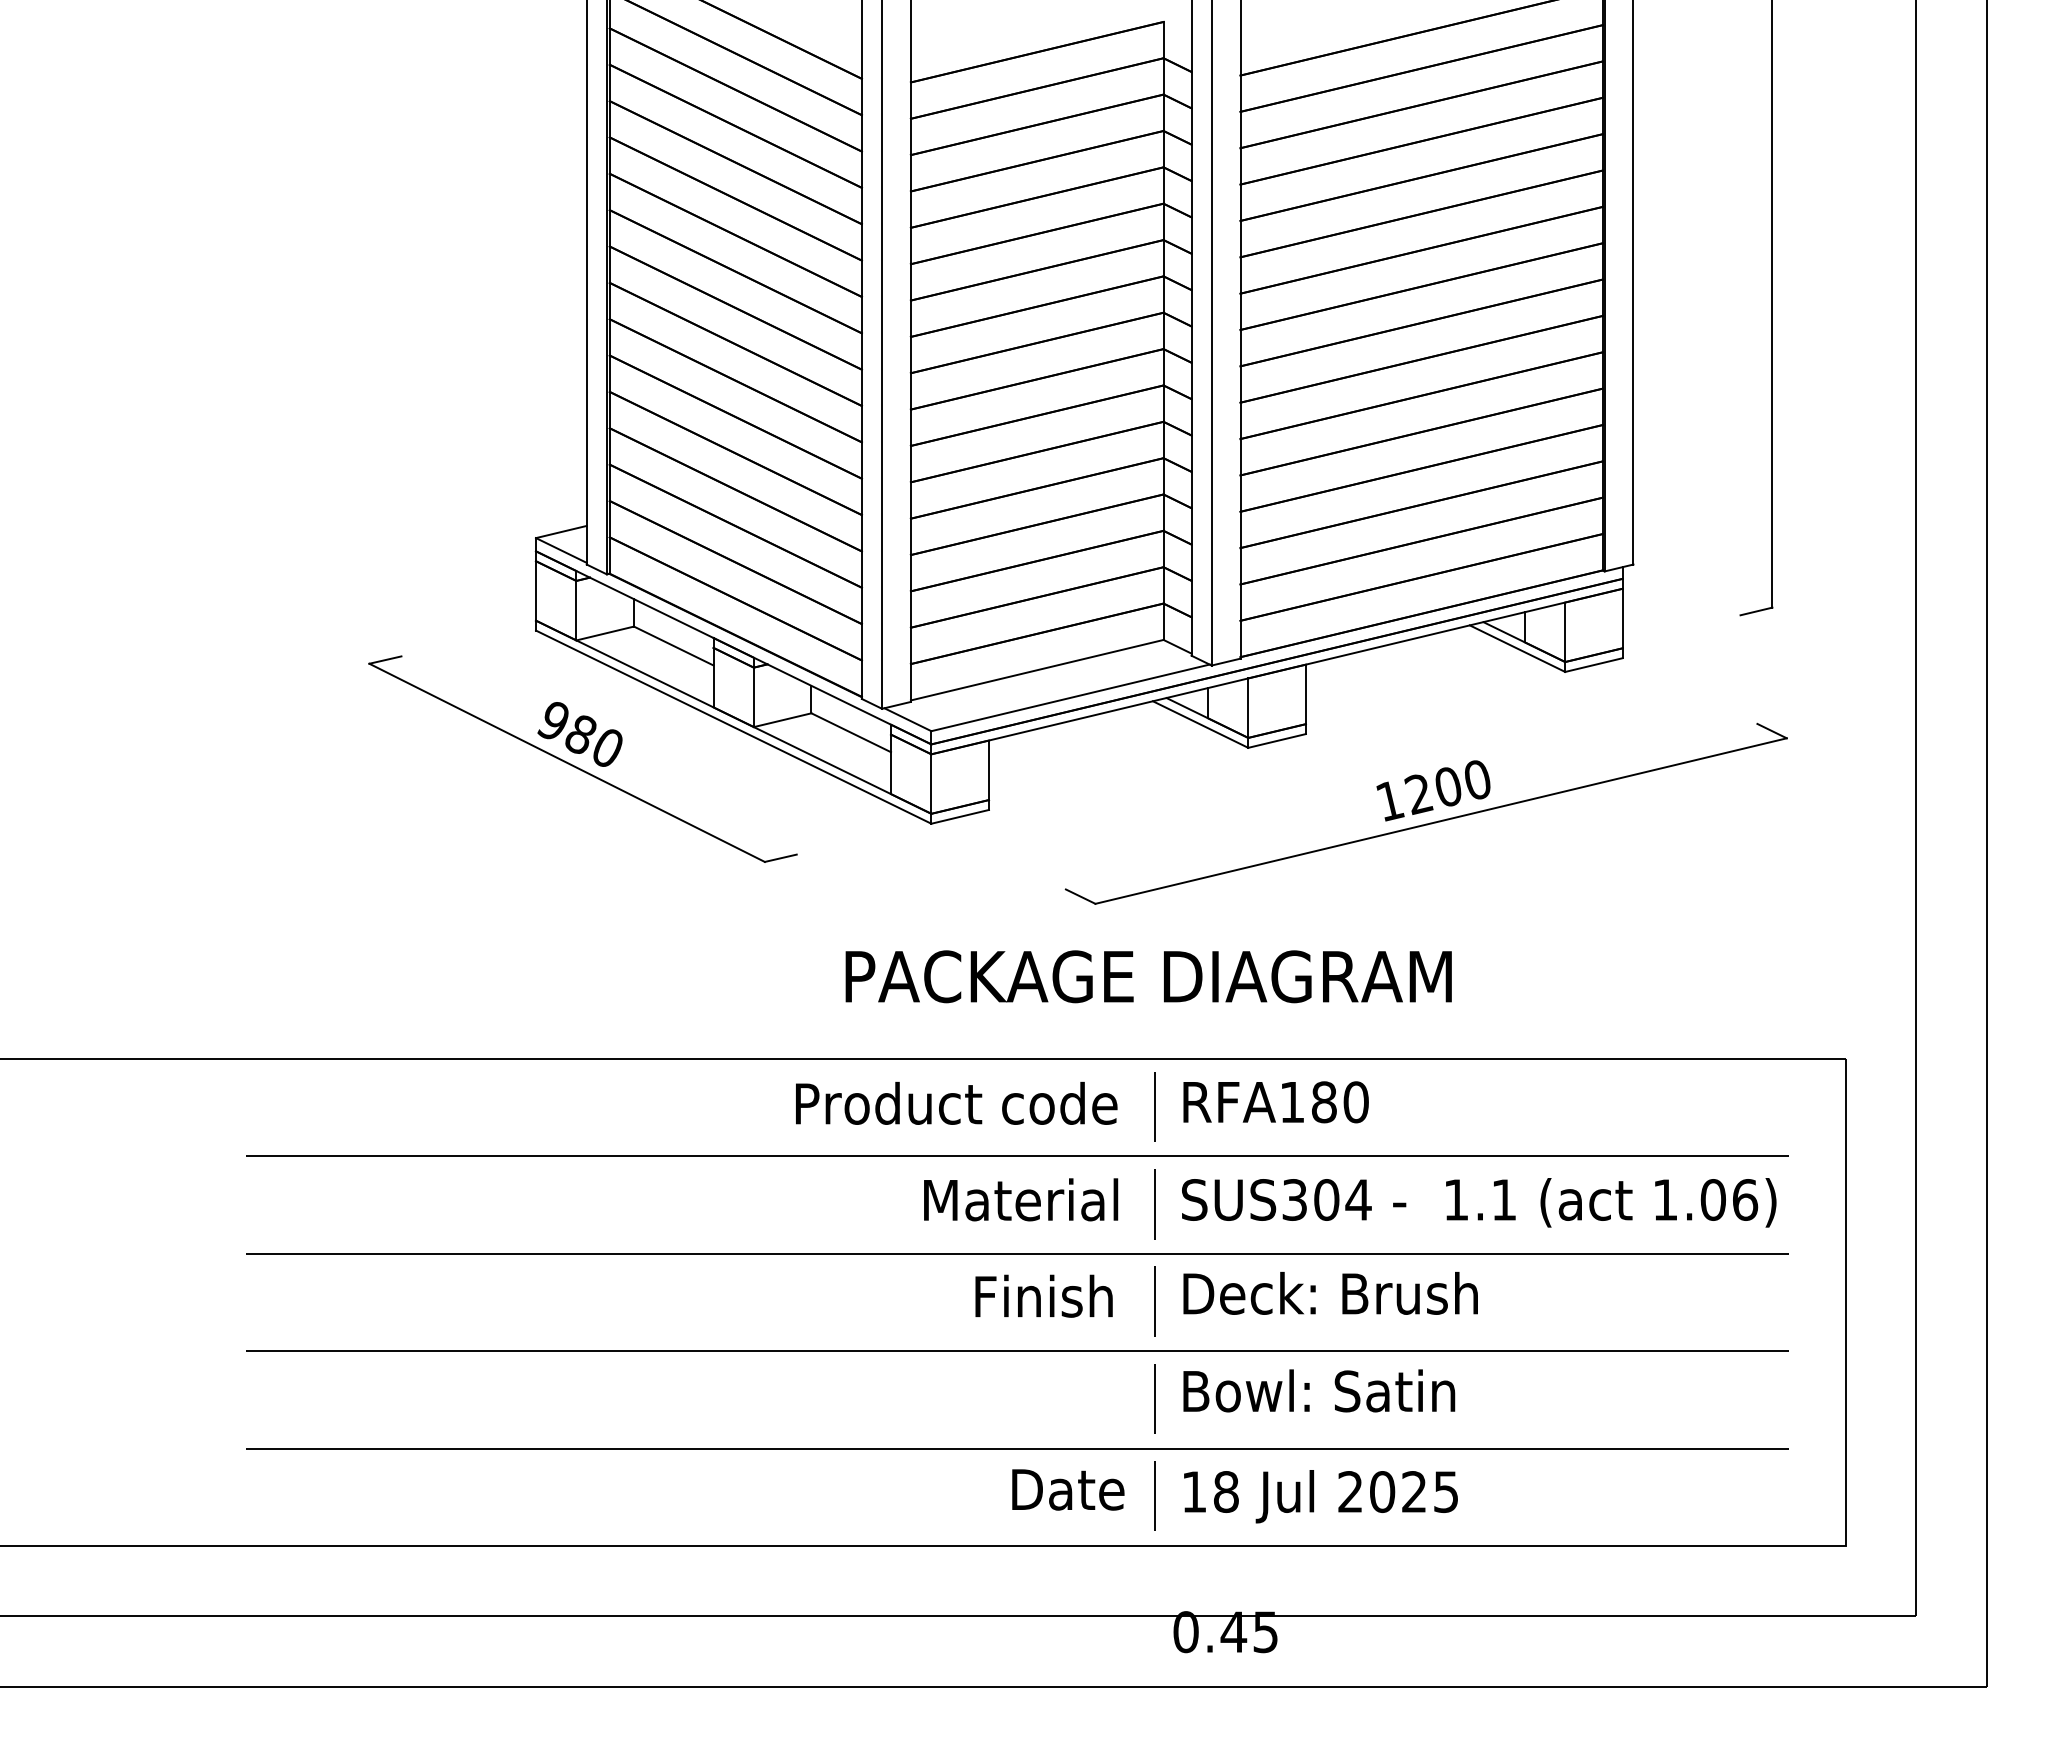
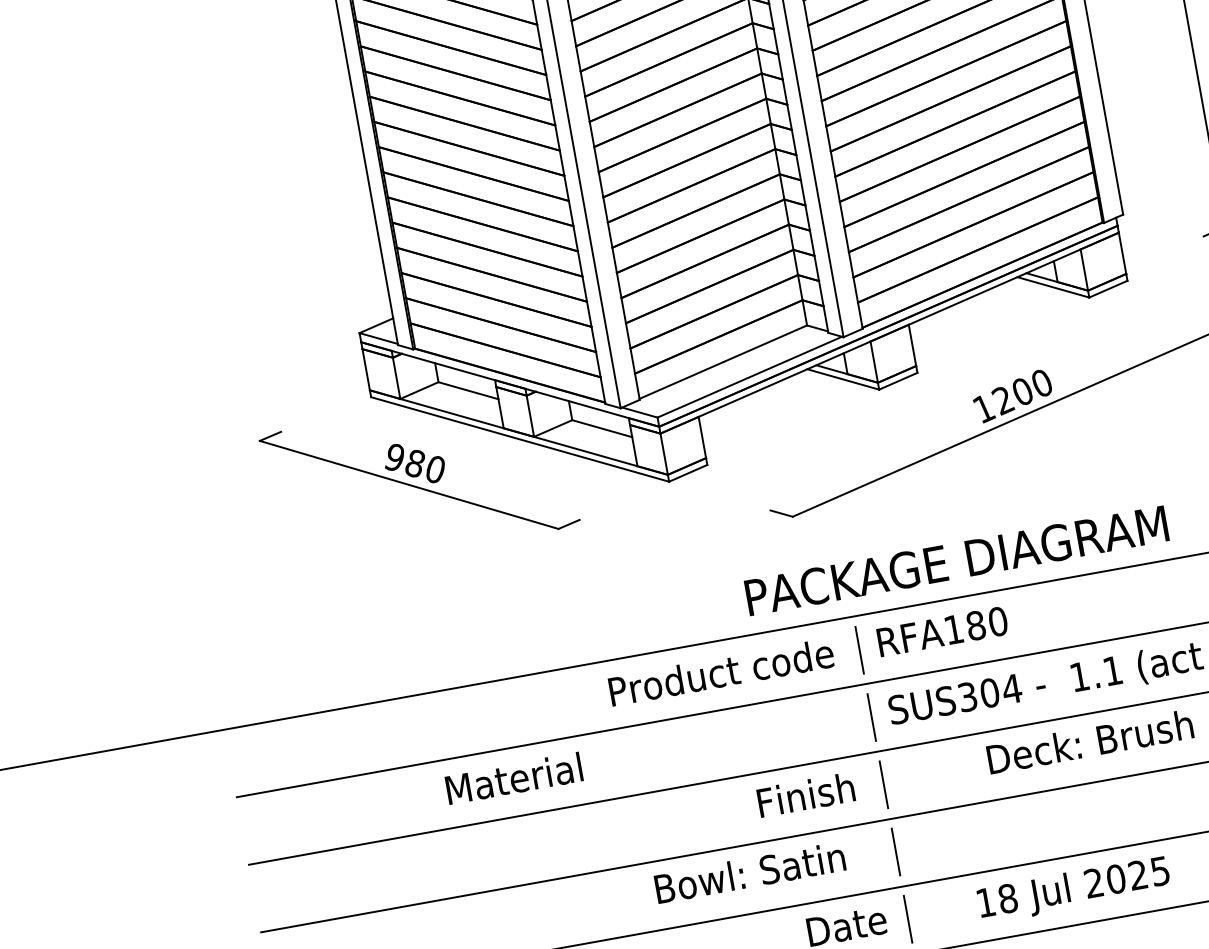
text: (1148, 976) -> (956, 560), moved
text: (1021, 1199) -> (514, 778), moved
text: (1330, 1293) -> (1090, 741), moved
text: (1319, 1390) -> (750, 872), moved
text: (1320, 1496) -> (1073, 890), moved

